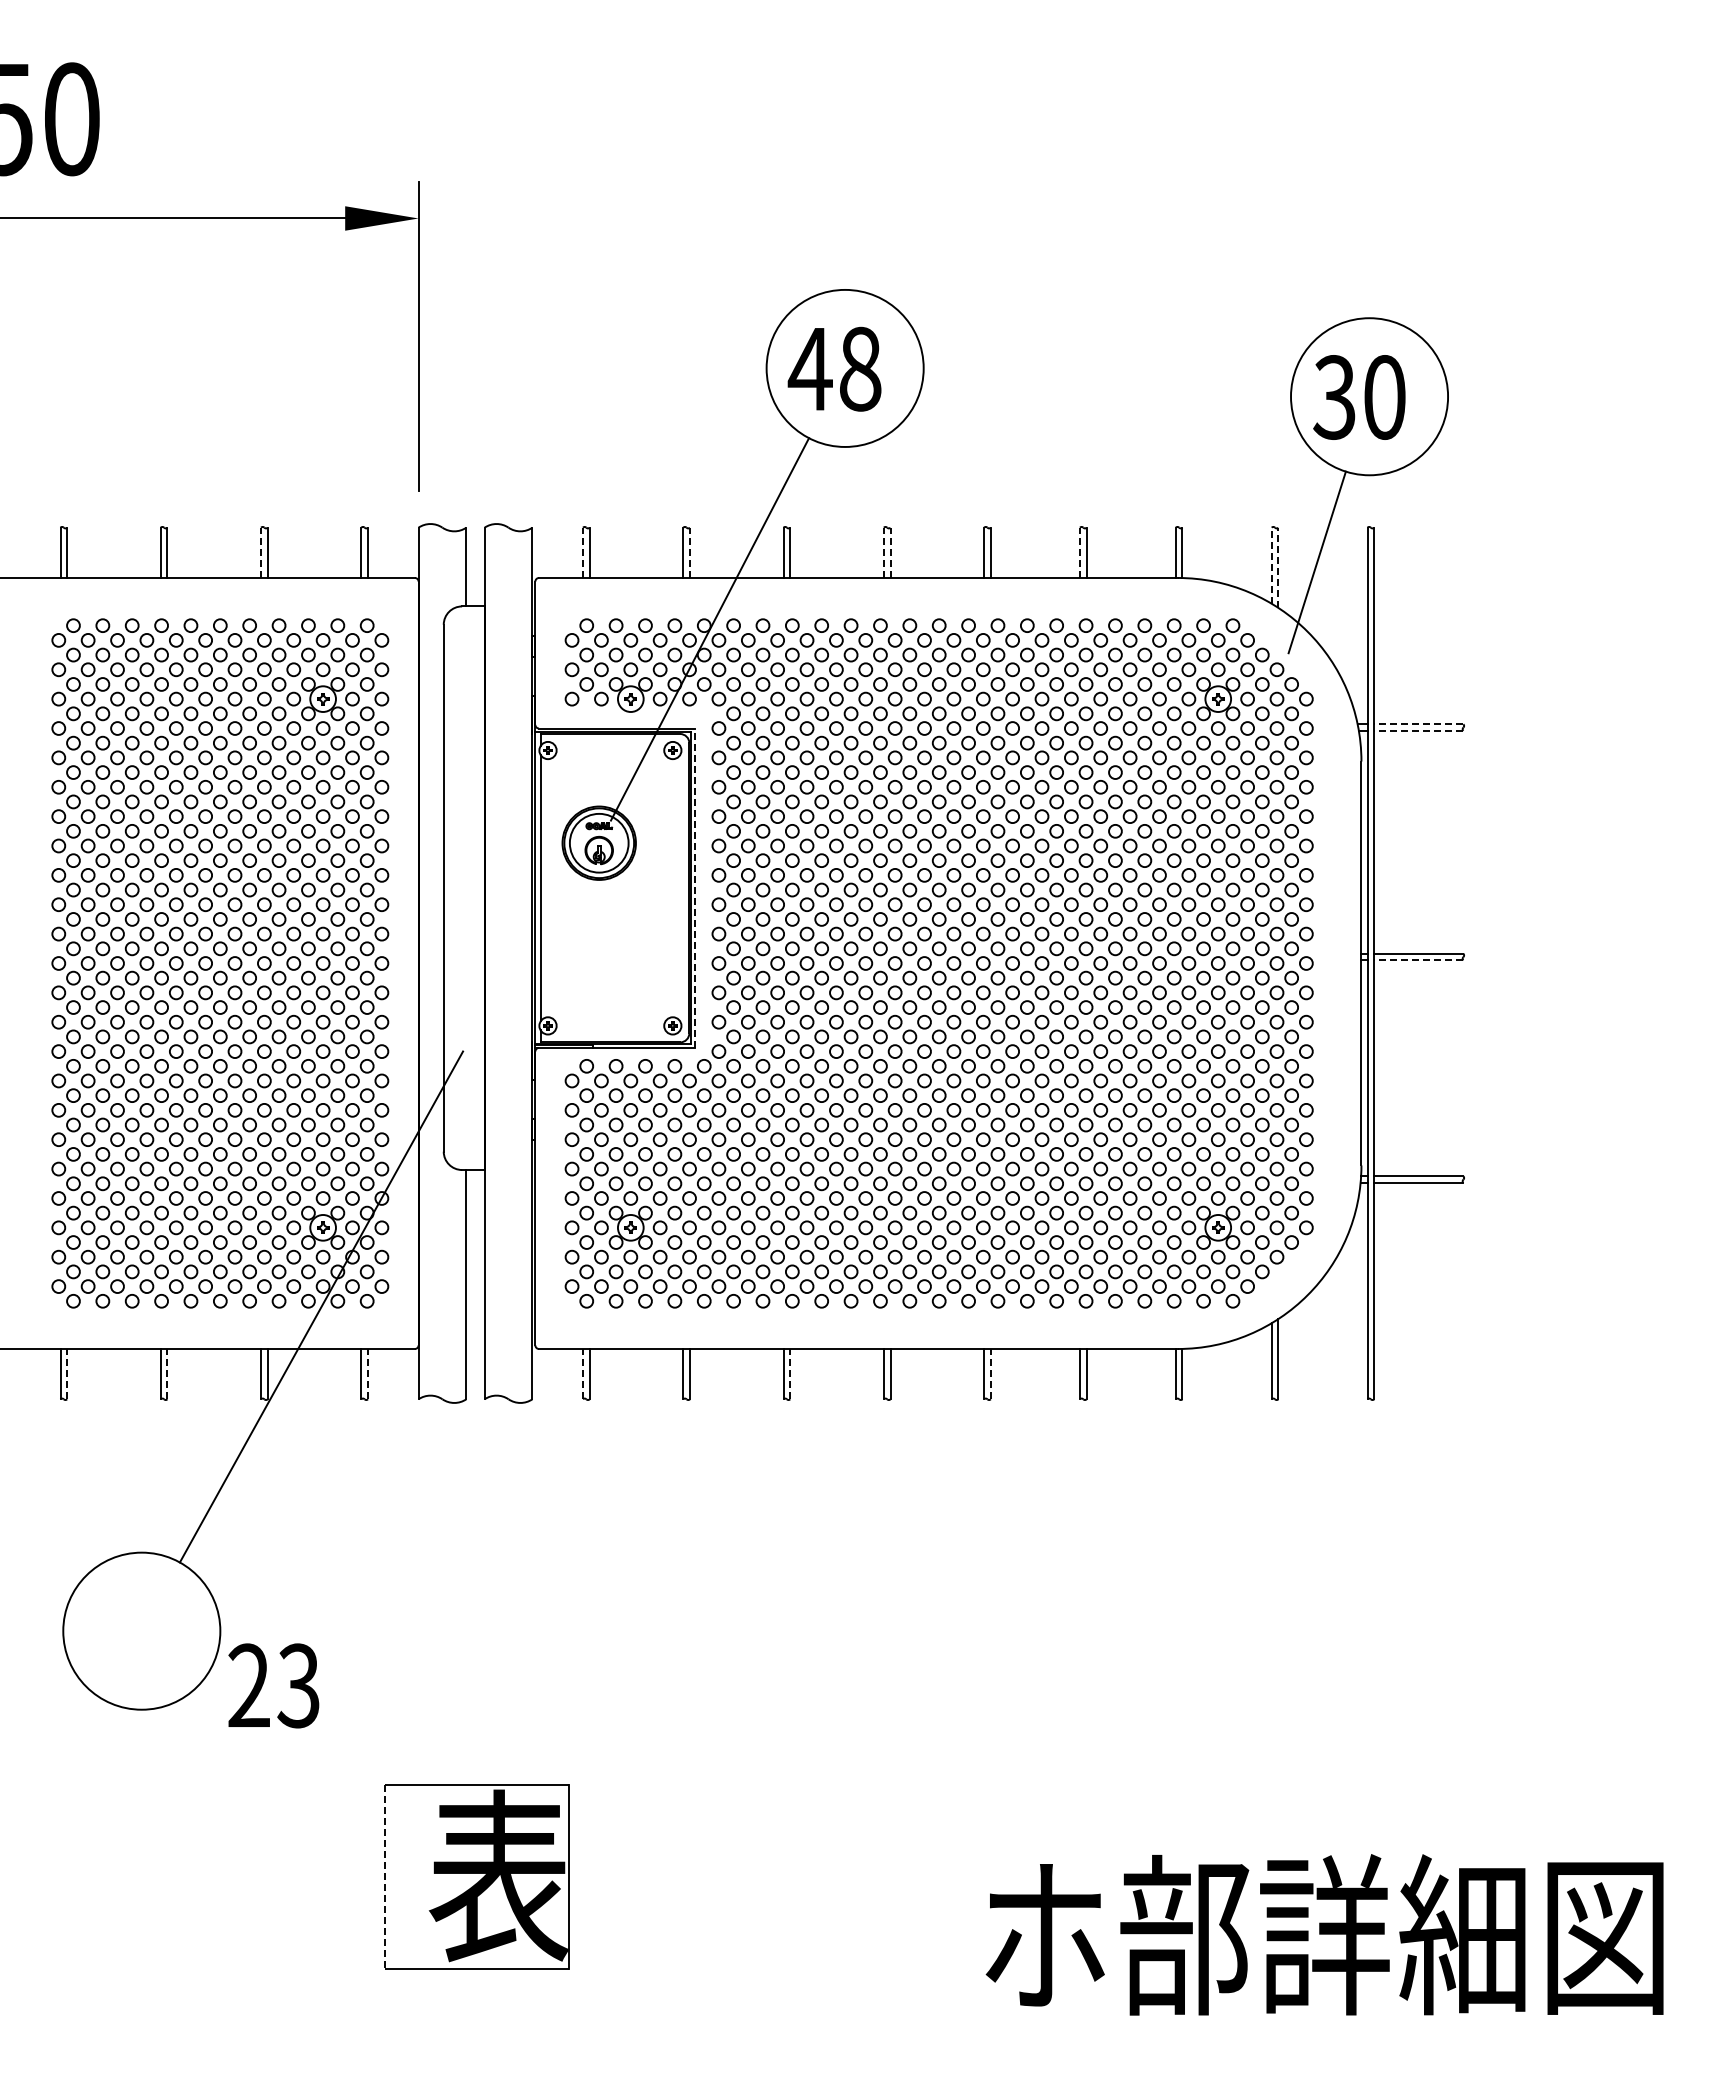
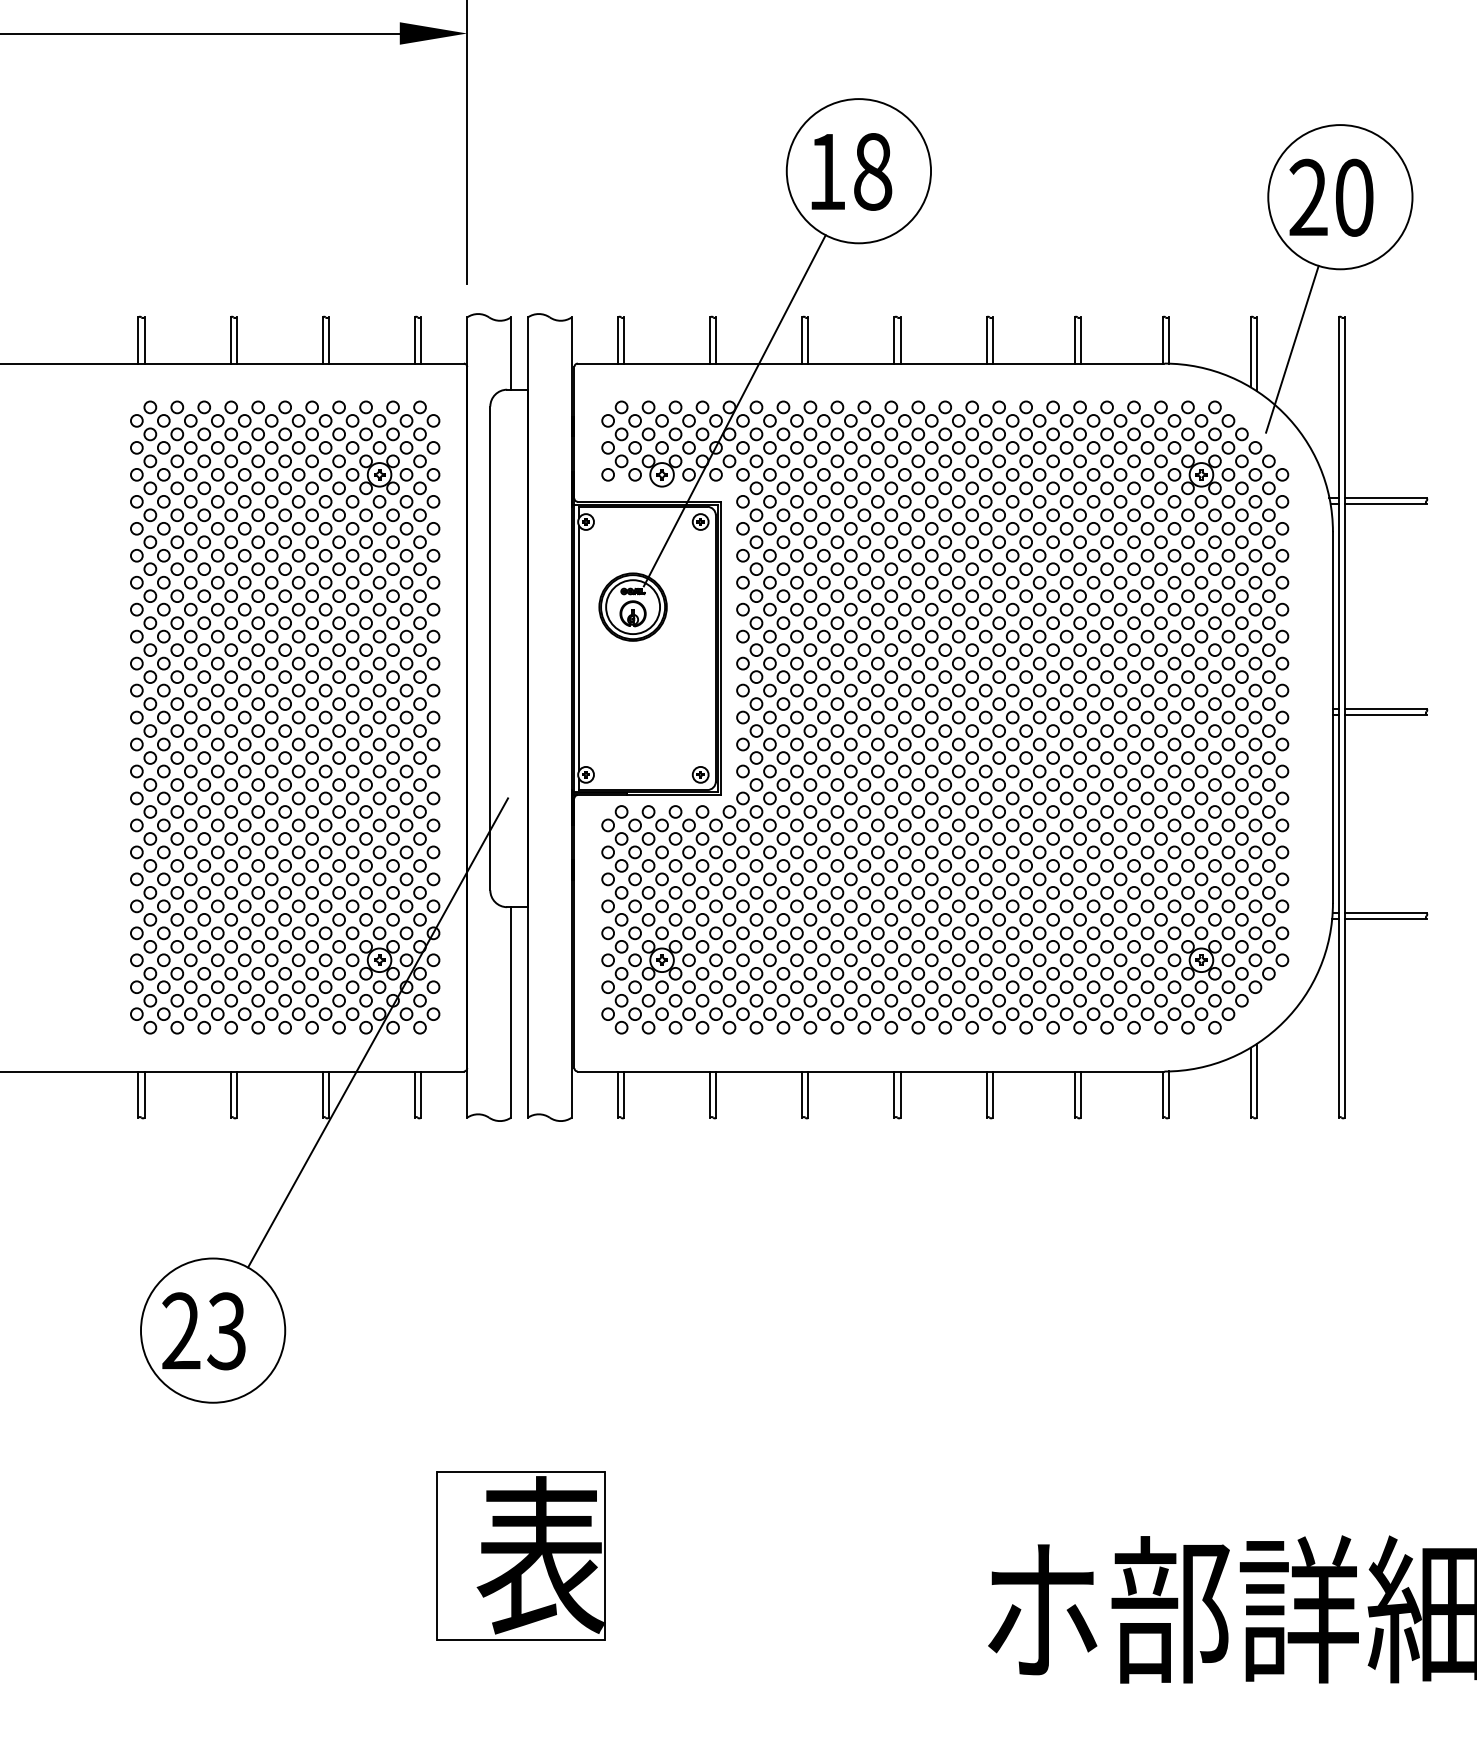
text: (809, 369) -> (826, 172), 48 -> 18
text: (1334, 397) -> (1308, 197), 30 -> 20
line: (261, 552) -> (322, 340), dashed -> solid
line: (583, 552) -> (618, 340), dashed -> solid
line: (689, 552) -> (715, 340), dashed -> solid
line: (883, 552) -> (894, 340), dashed -> solid
line: (890, 552) -> (900, 340), dashed -> solid
line: (1080, 552) -> (1074, 340), dashed -> solid
line: (1271, 565) -> (1250, 352), dashed -> solid
line: (1278, 567) -> (1256, 353), dashed -> solid
line: (1418, 724) -> (1385, 498), dashed -> solid
line: (1418, 730) -> (1385, 503), dashed -> solid
line: (695, 888) -> (721, 648), dashed -> solid
line: (1418, 960) -> (1385, 714), dashed -> solid
line: (67, 1373) -> (144, 1094), dashed -> solid
line: (167, 1373) -> (236, 1094), dashed -> solid
line: (367, 1373) -> (420, 1094), dashed -> solid
line: (583, 1373) -> (618, 1094), dashed -> solid
line: (790, 1373) -> (808, 1094), dashed -> solid
line: (990, 1373) -> (992, 1094), dashed -> solid
text: (273, 1685) -> (203, 1330), moved
line: (385, 1876) -> (436, 1555), dashed -> solid

